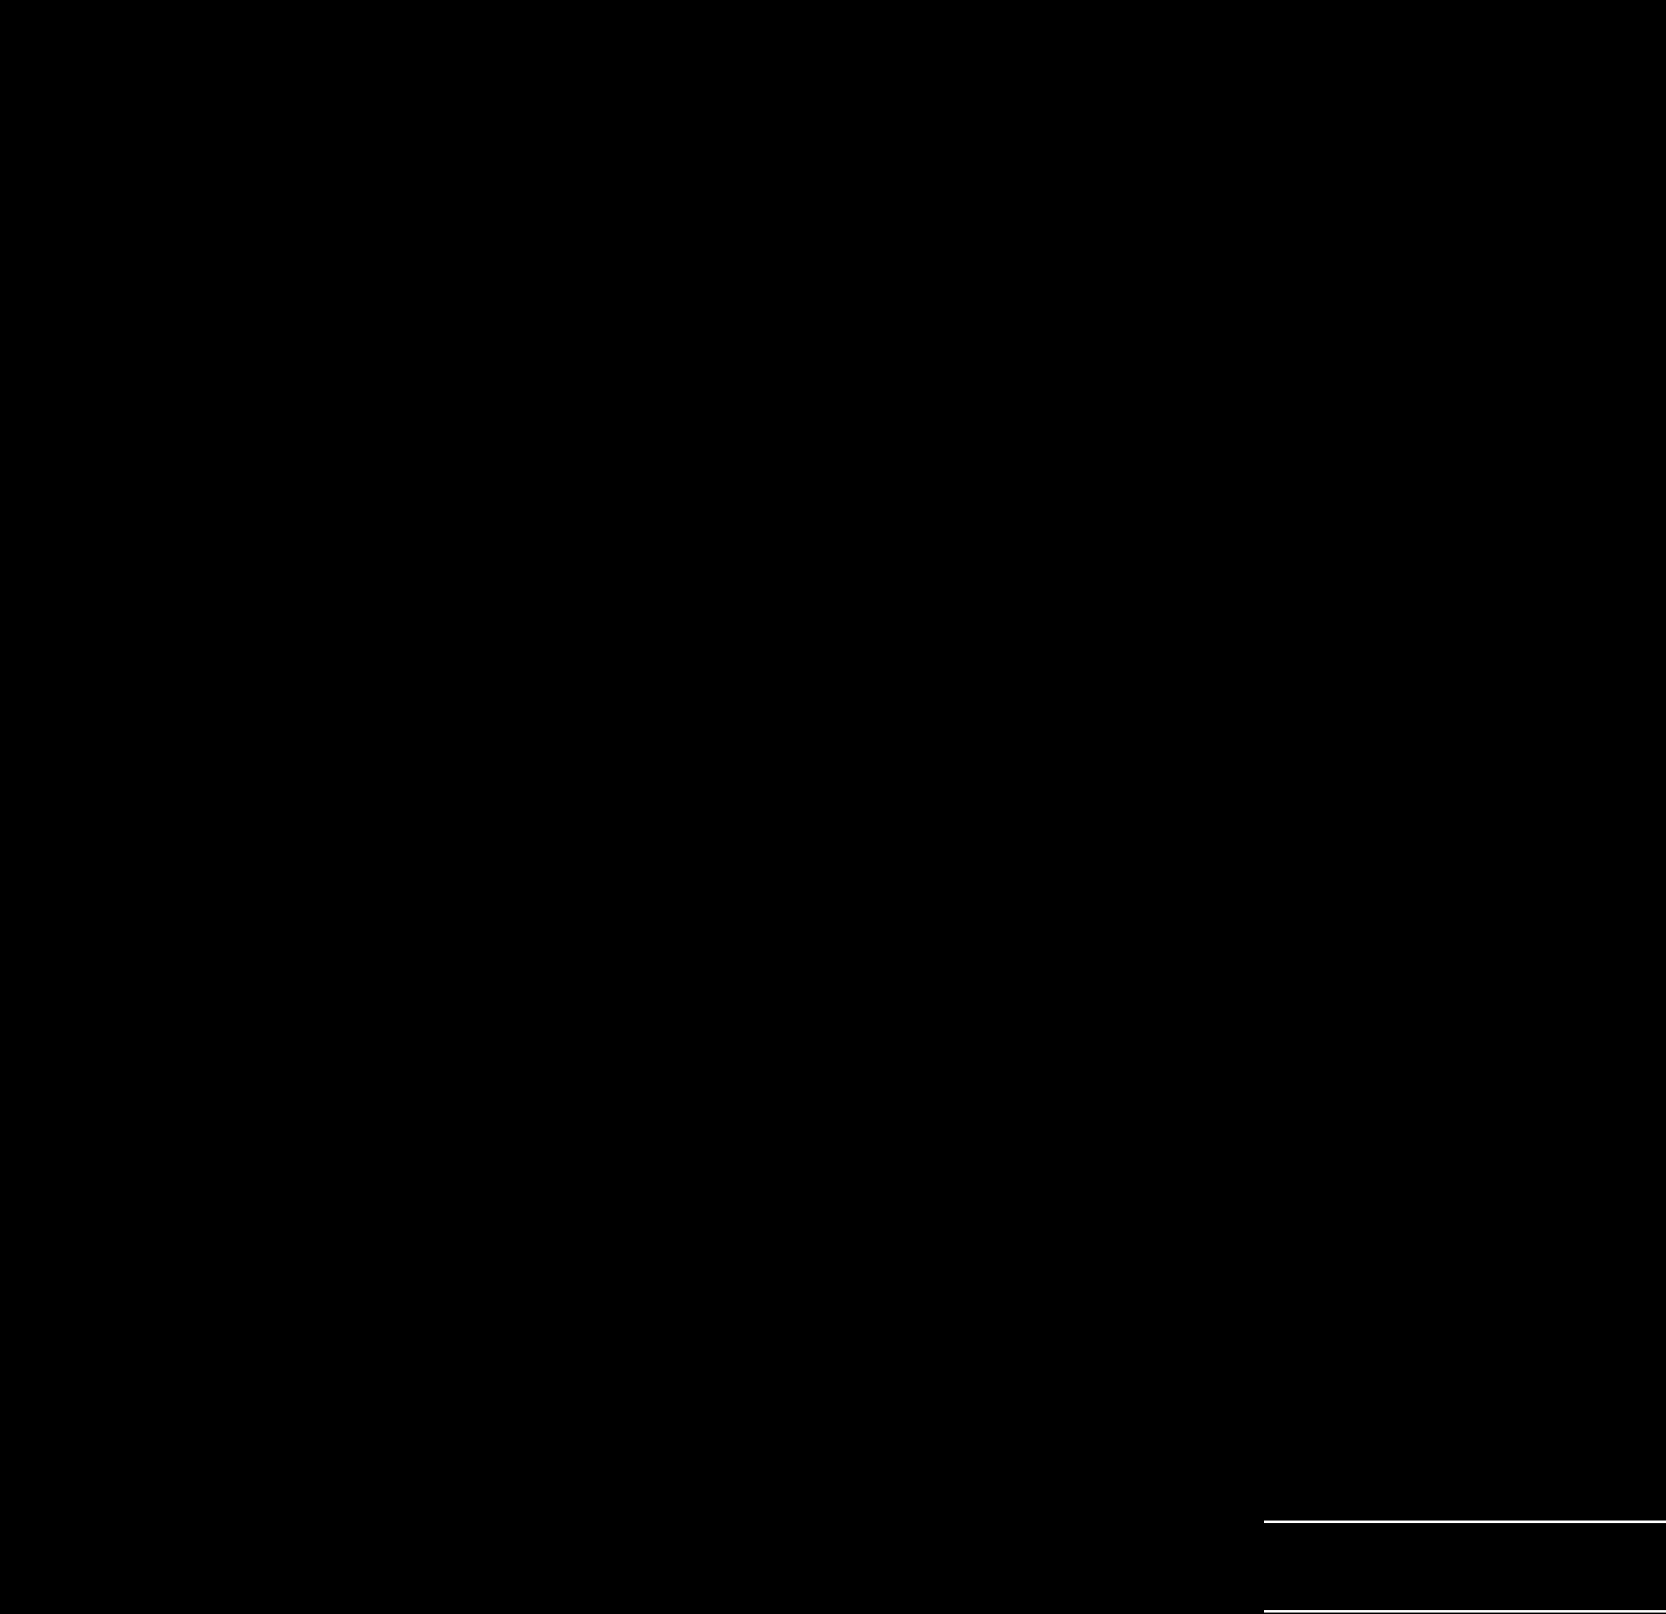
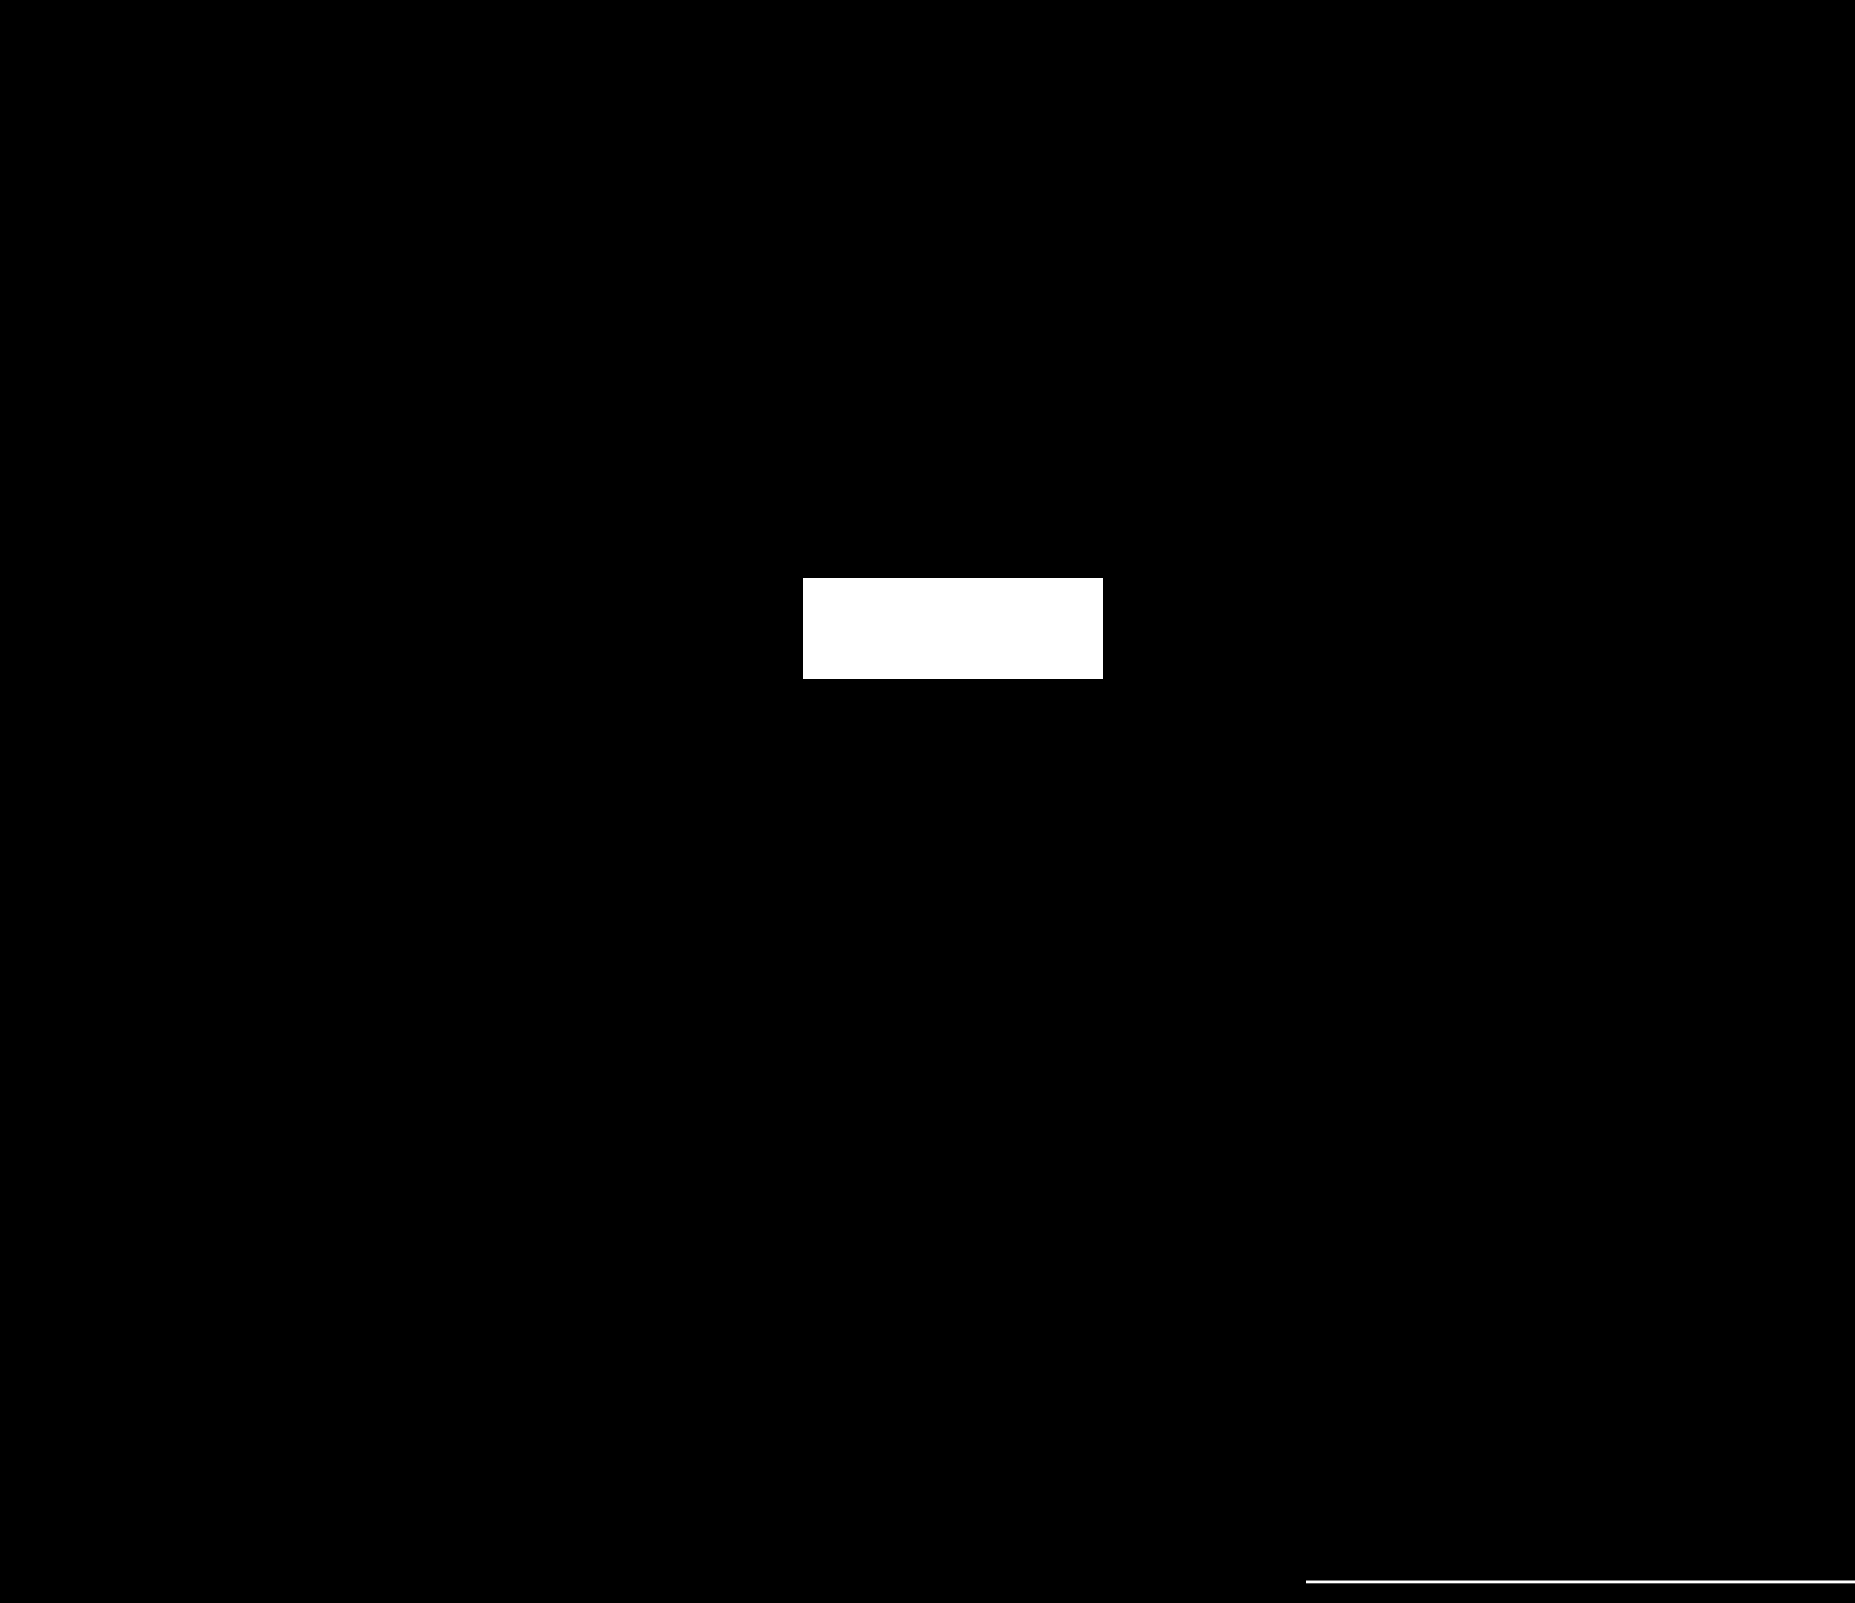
fill: (950, 672) -> (953, 628), removed

